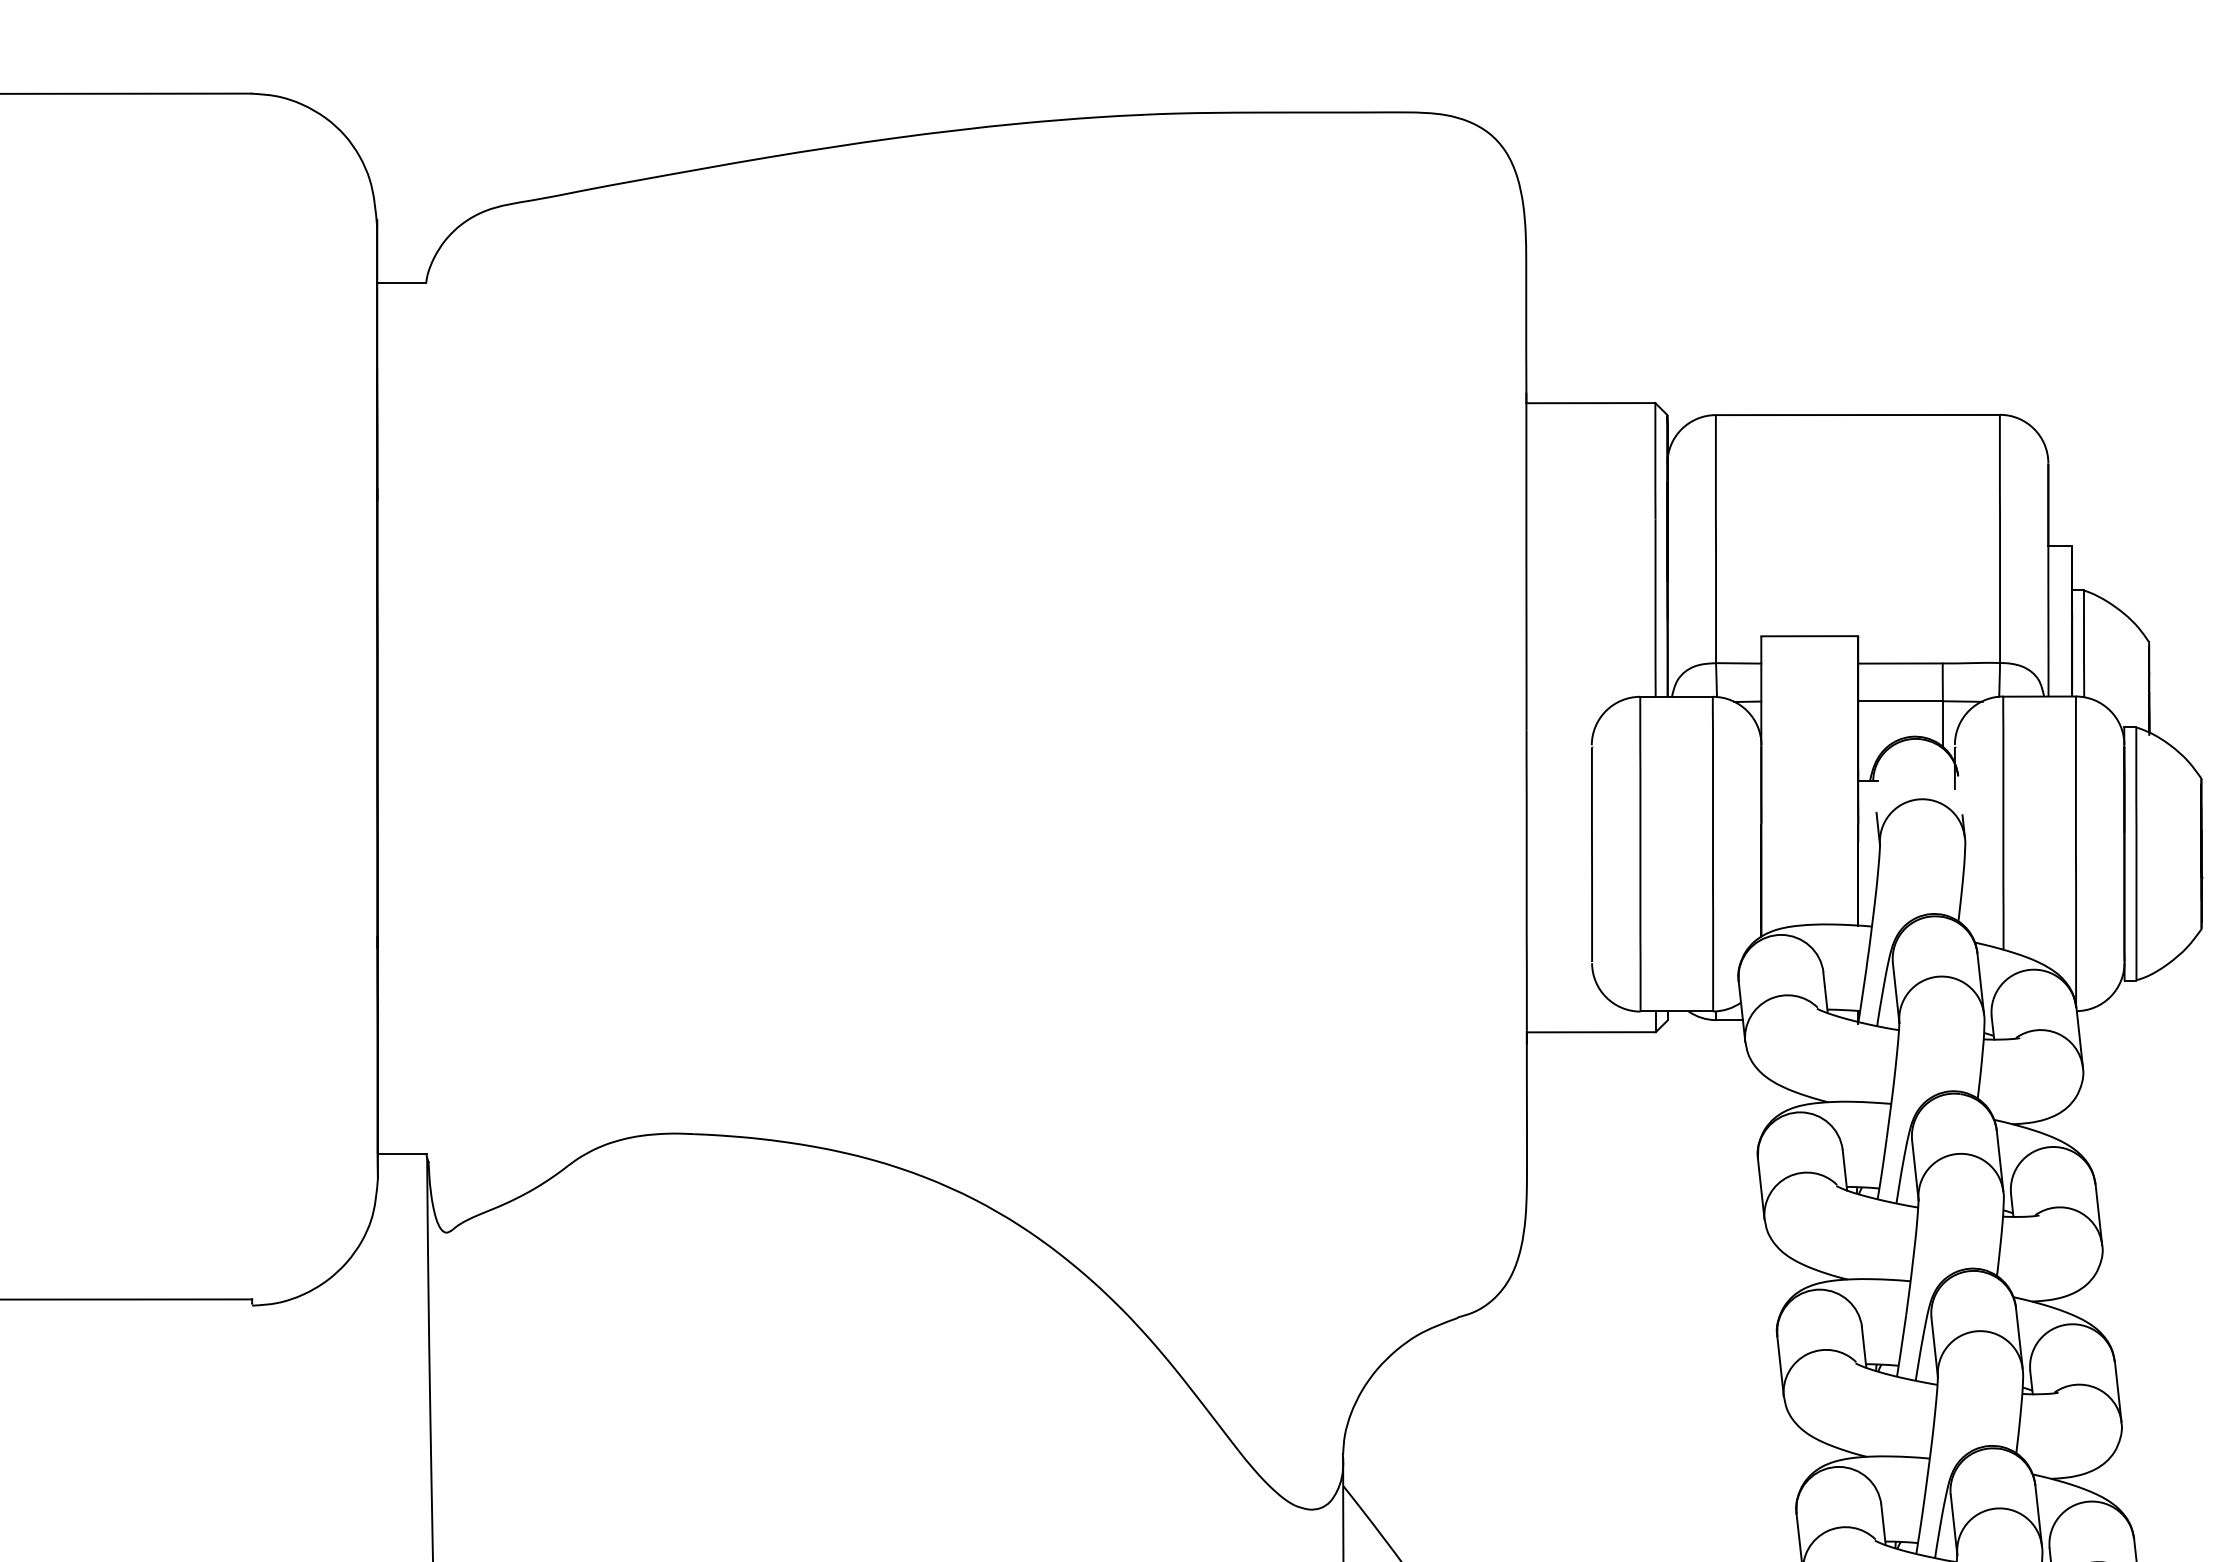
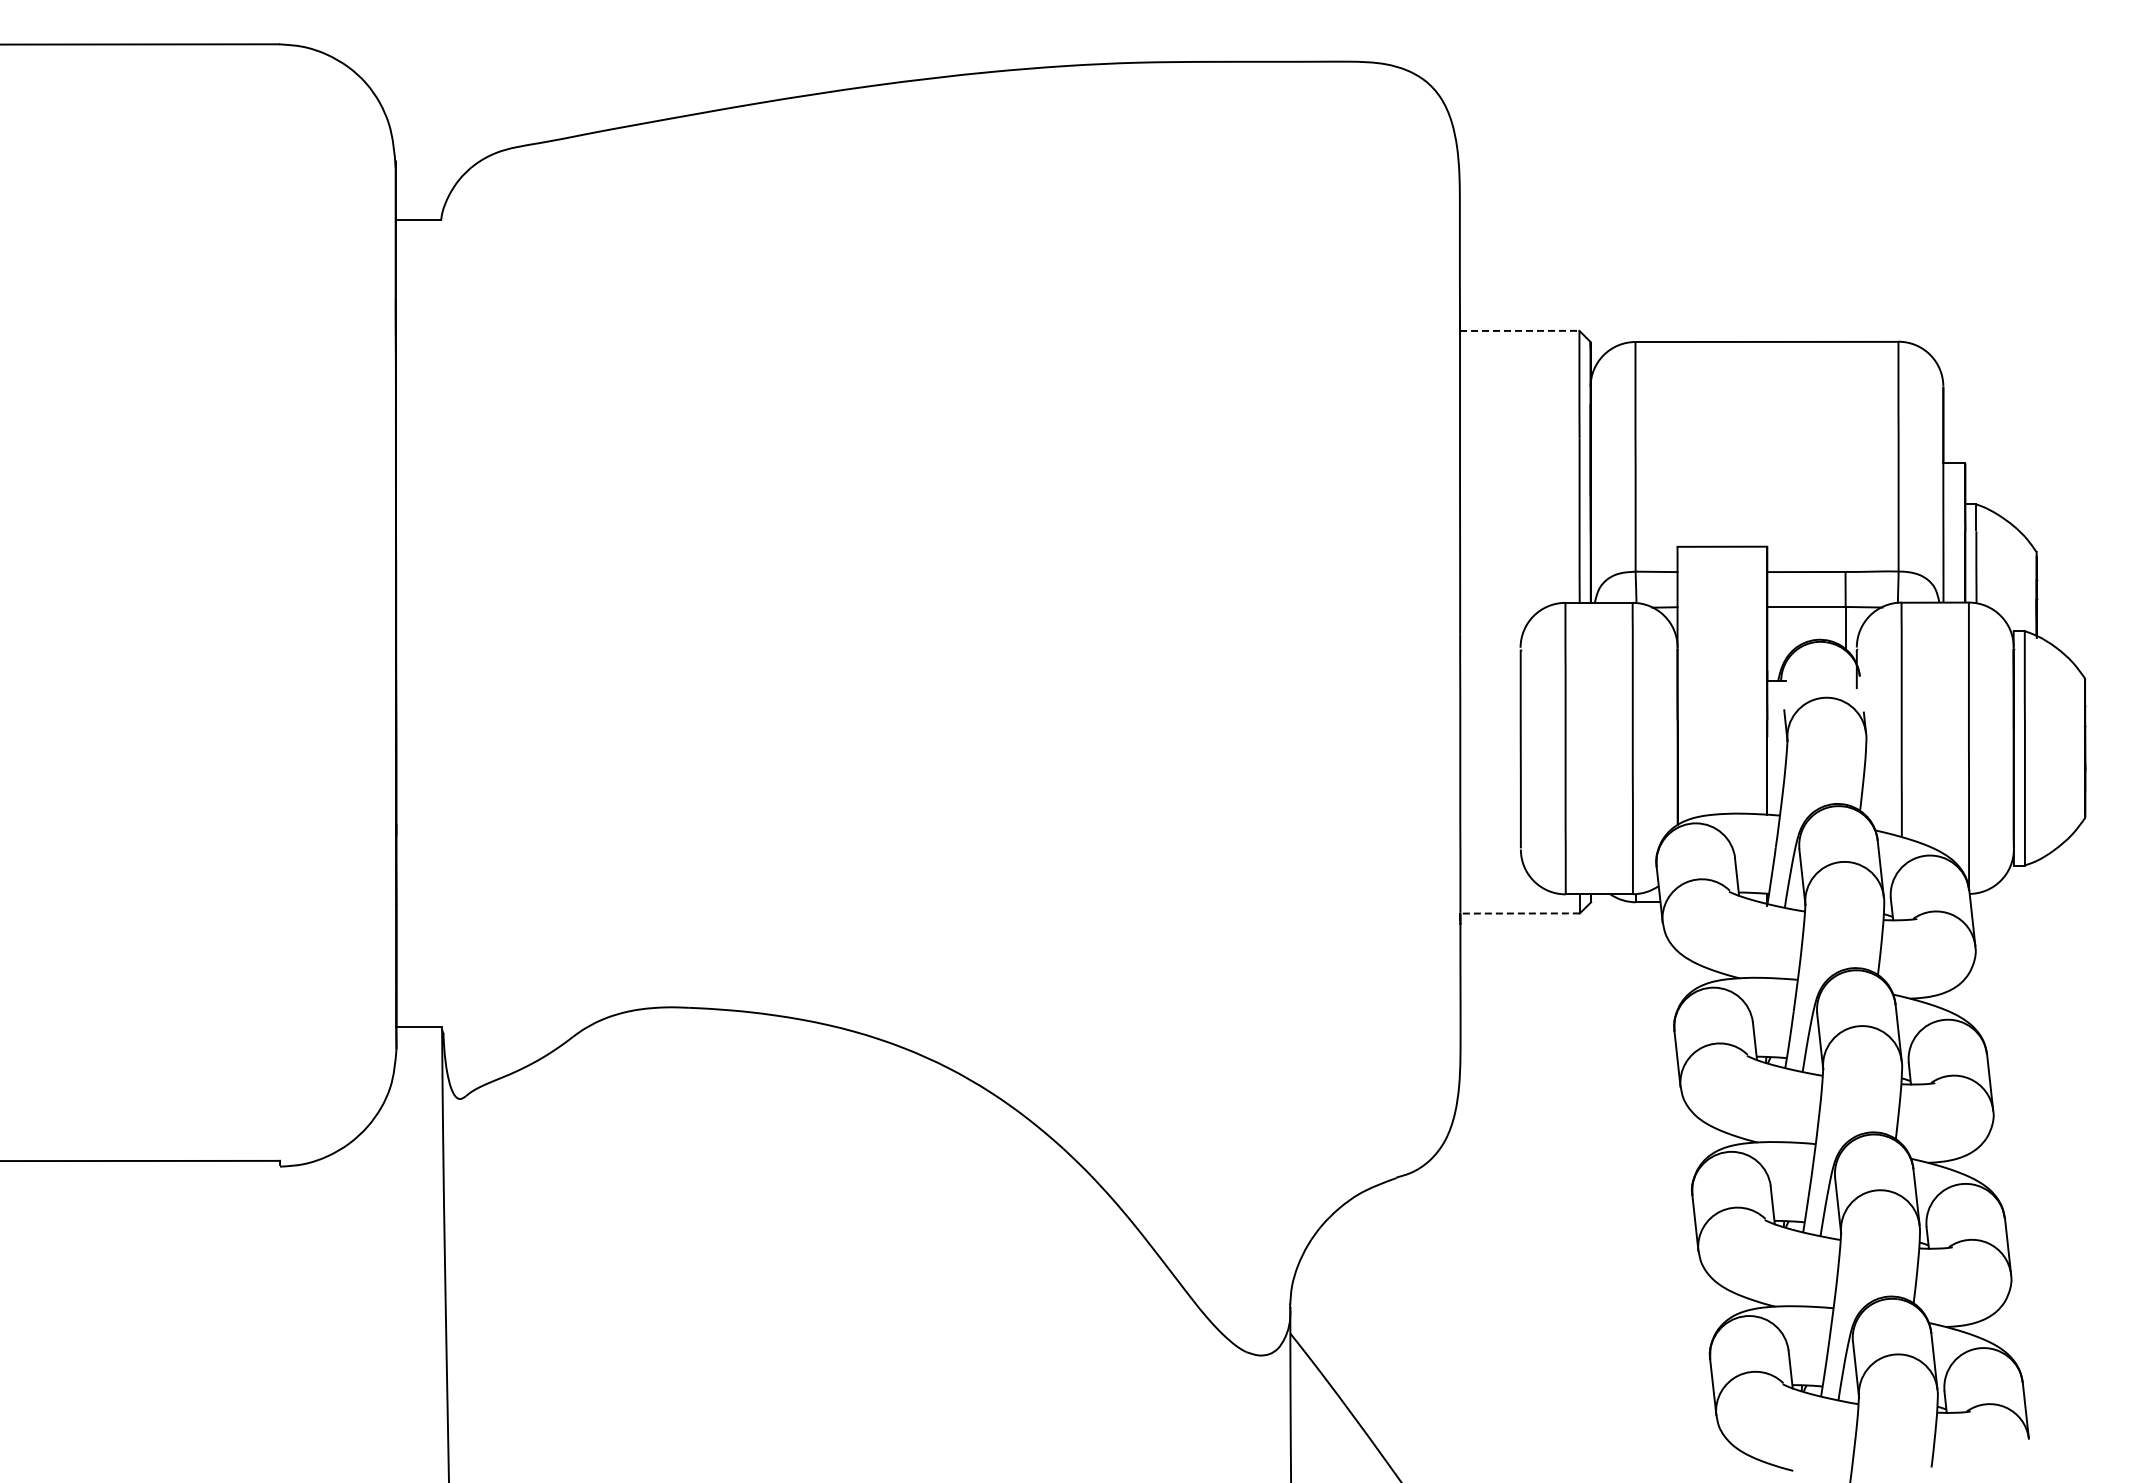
line: (1590, 402) -> (1519, 330), solid -> dashed
line: (1591, 1032) -> (1520, 913), solid -> dashed

